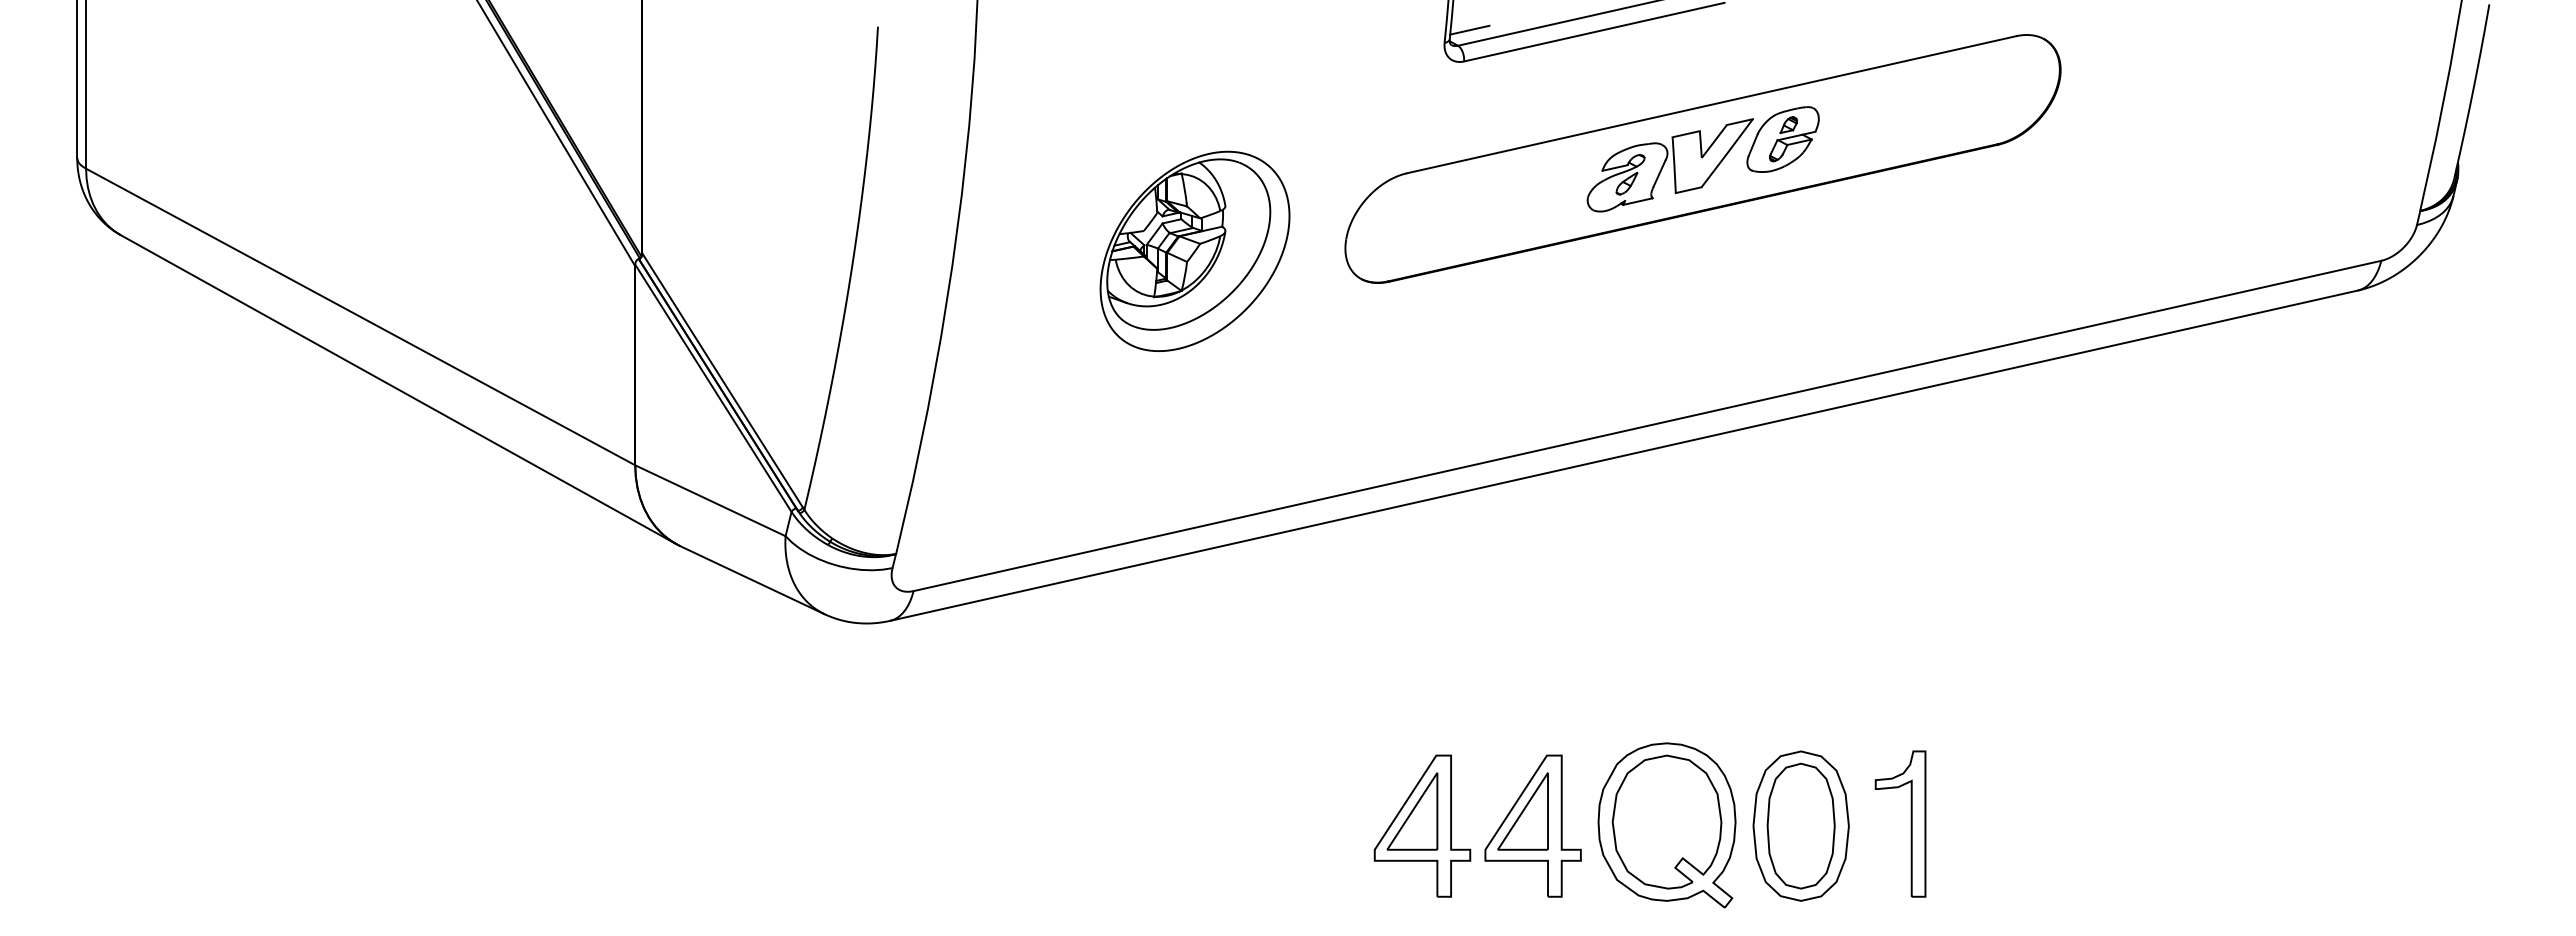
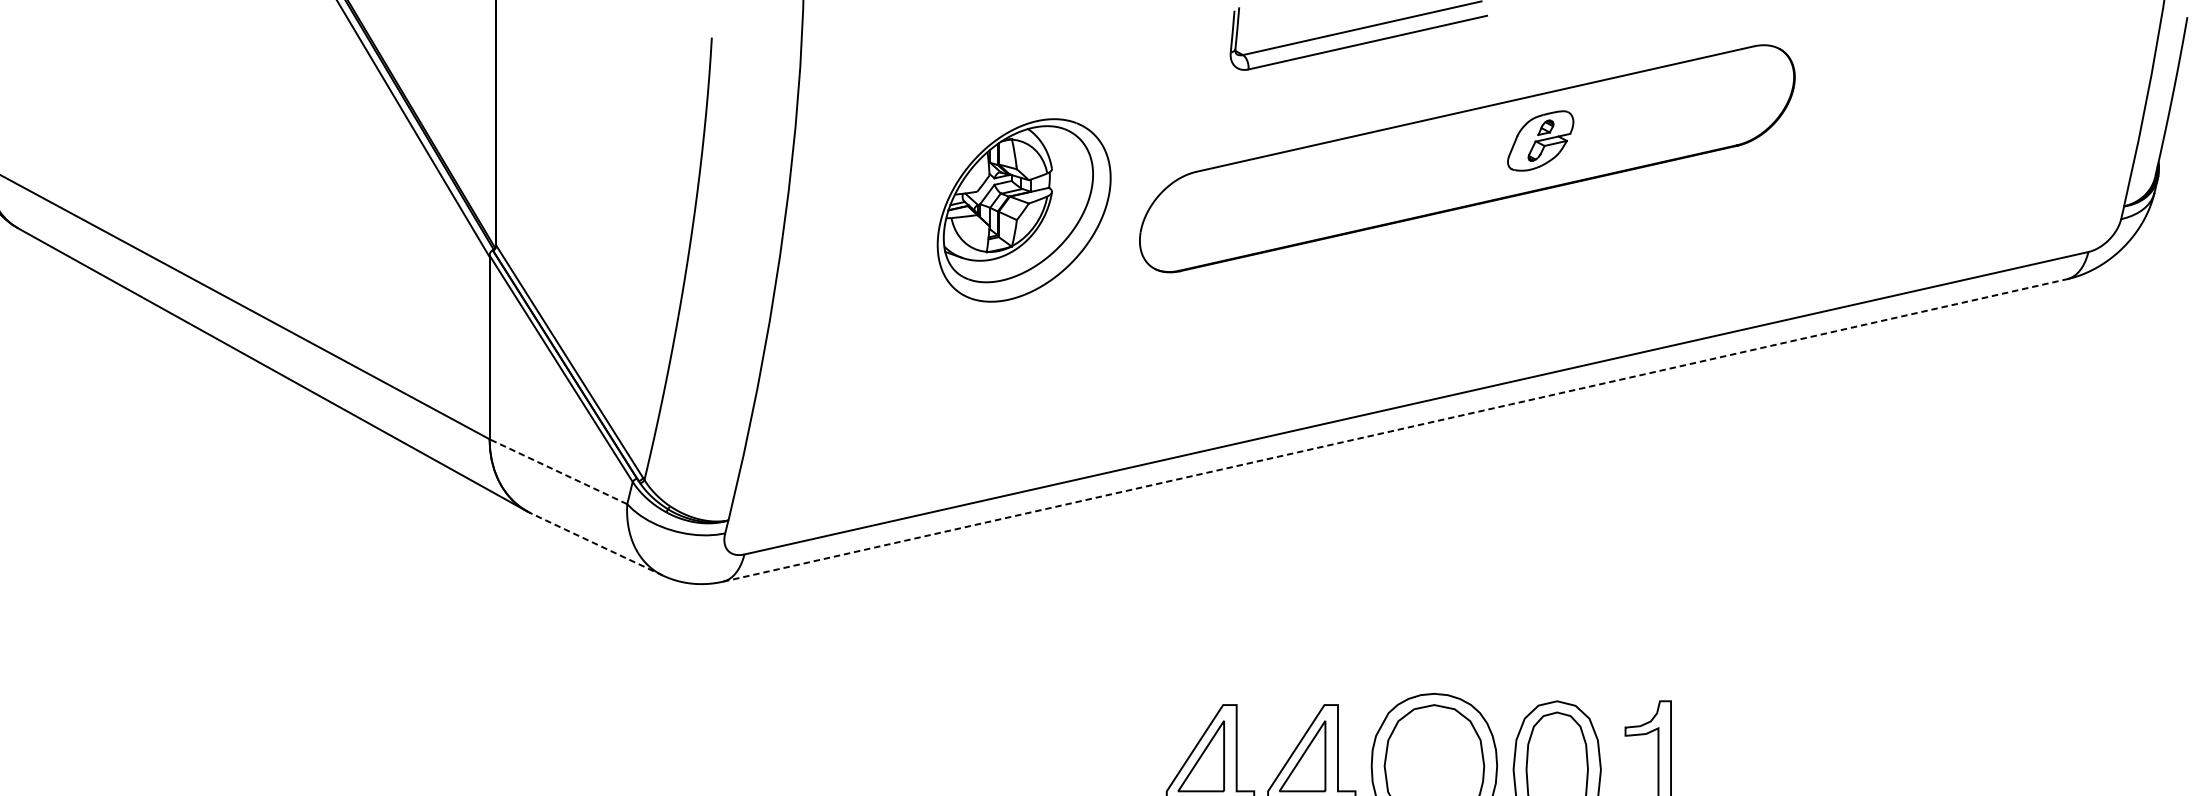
line: (1469, 29) -> (1253, 40), removed
part: (1669, 165) -> (1436, 164), removed
part: (1194, 250) -> (1023, 209), moved
line: (1624, 455) -> (1395, 430), solid -> dashed
line: (709, 500) -> (557, 471), solid -> dashed
line: (752, 580) -> (596, 544), solid -> dashed

